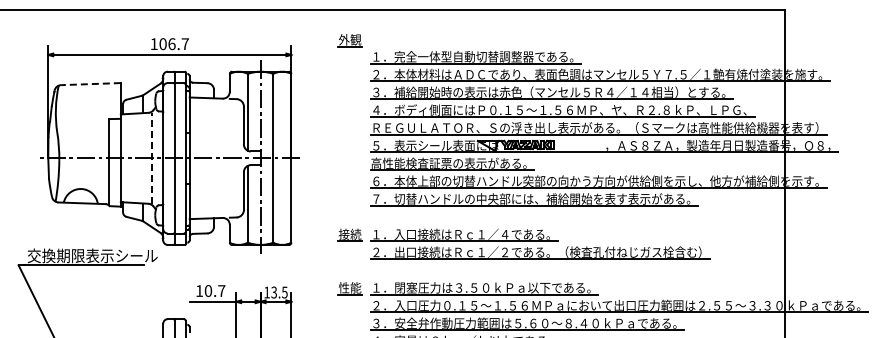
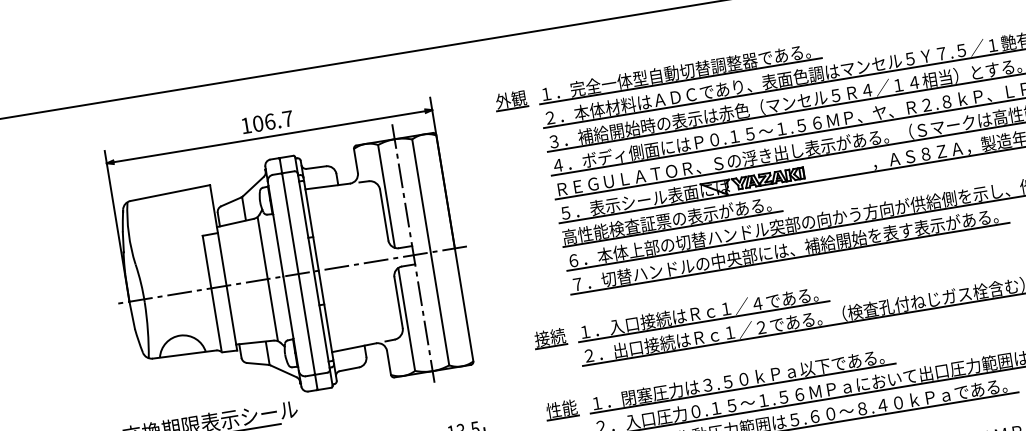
part: (349, 40) -> (510, 100), moved
line: (90, 84) -> (169, 193), dashed -> solid
line: (151, 158) -> (267, 279), dashed -> solid

